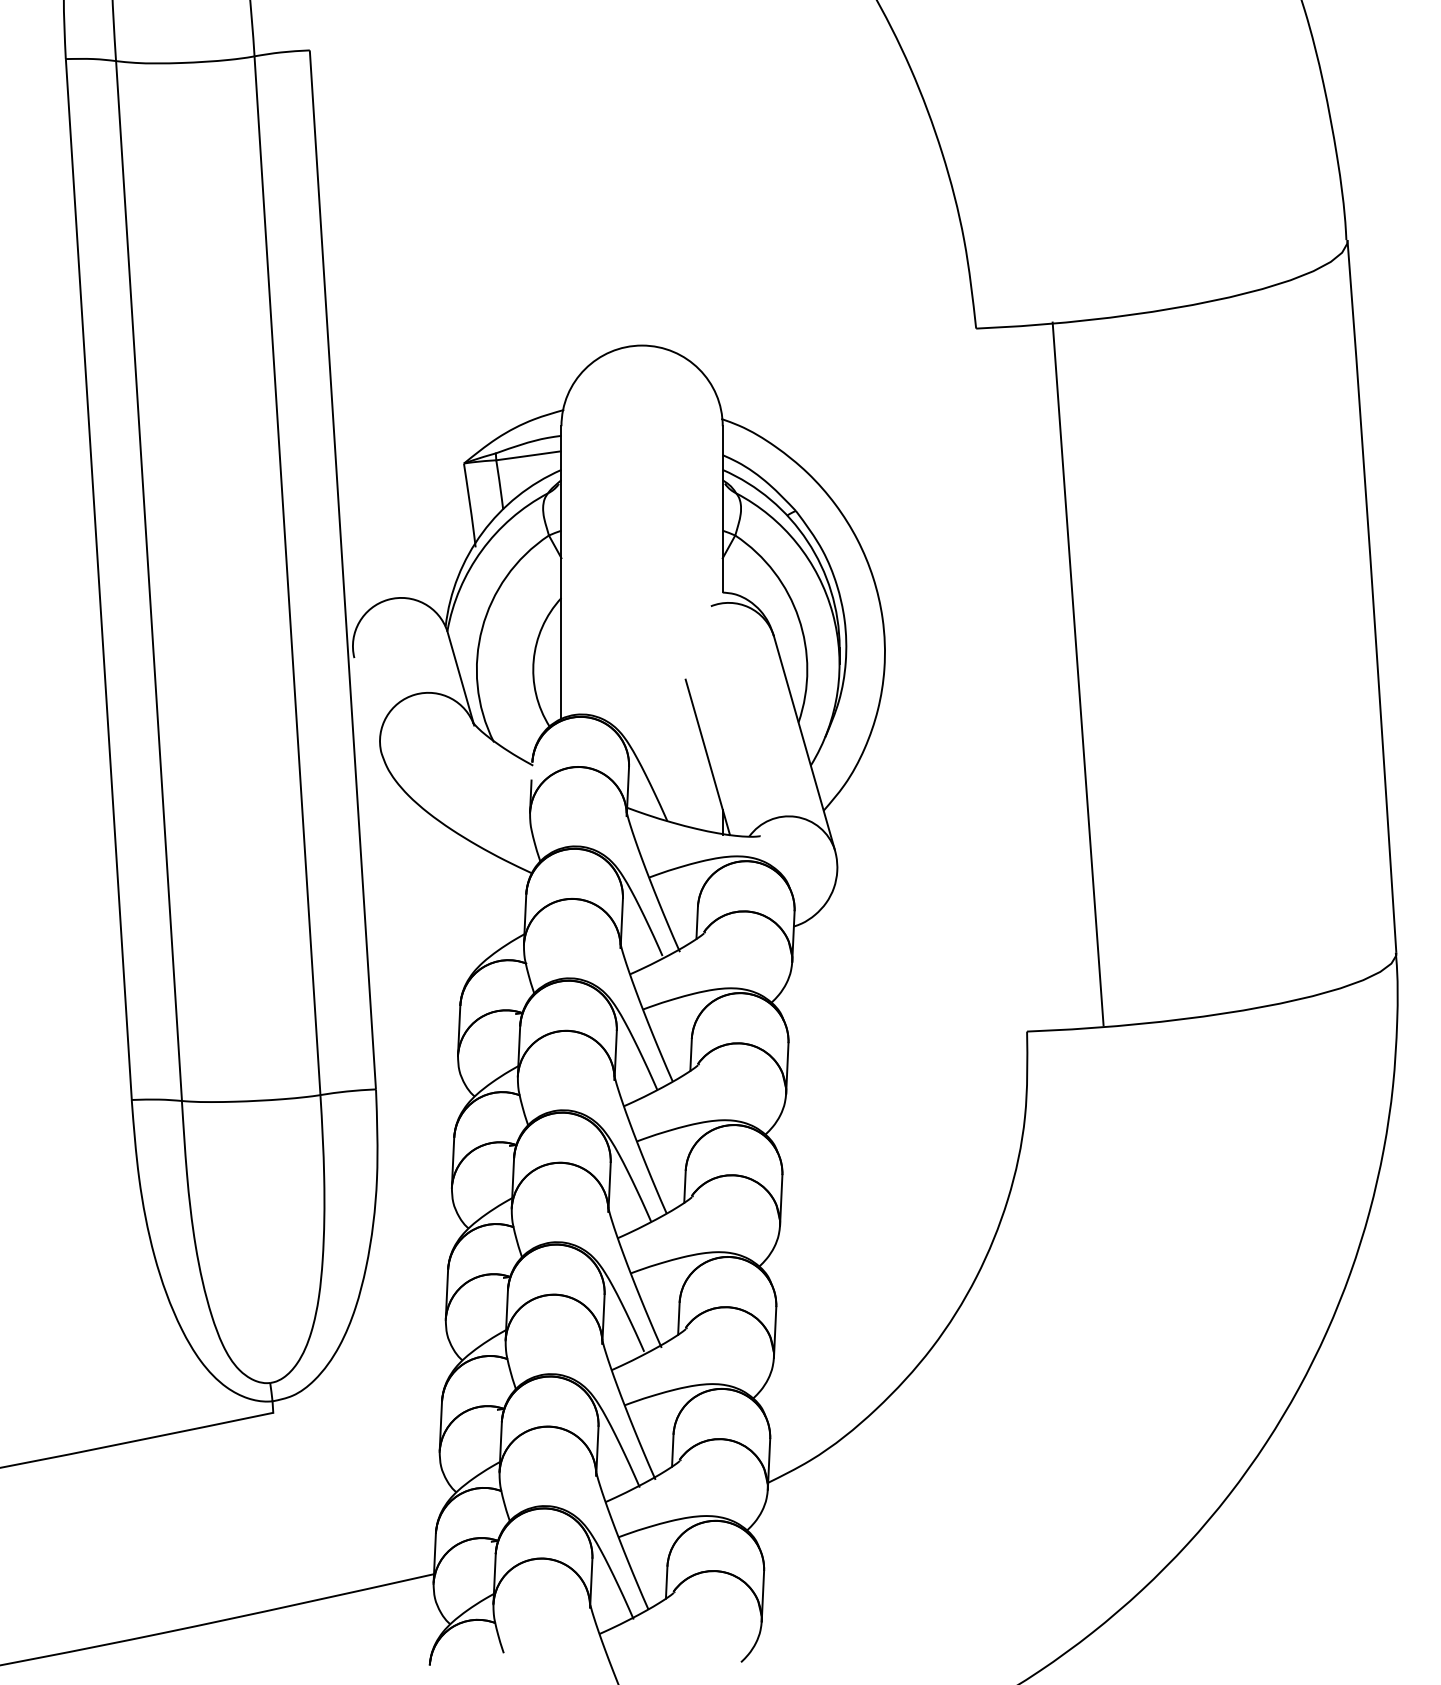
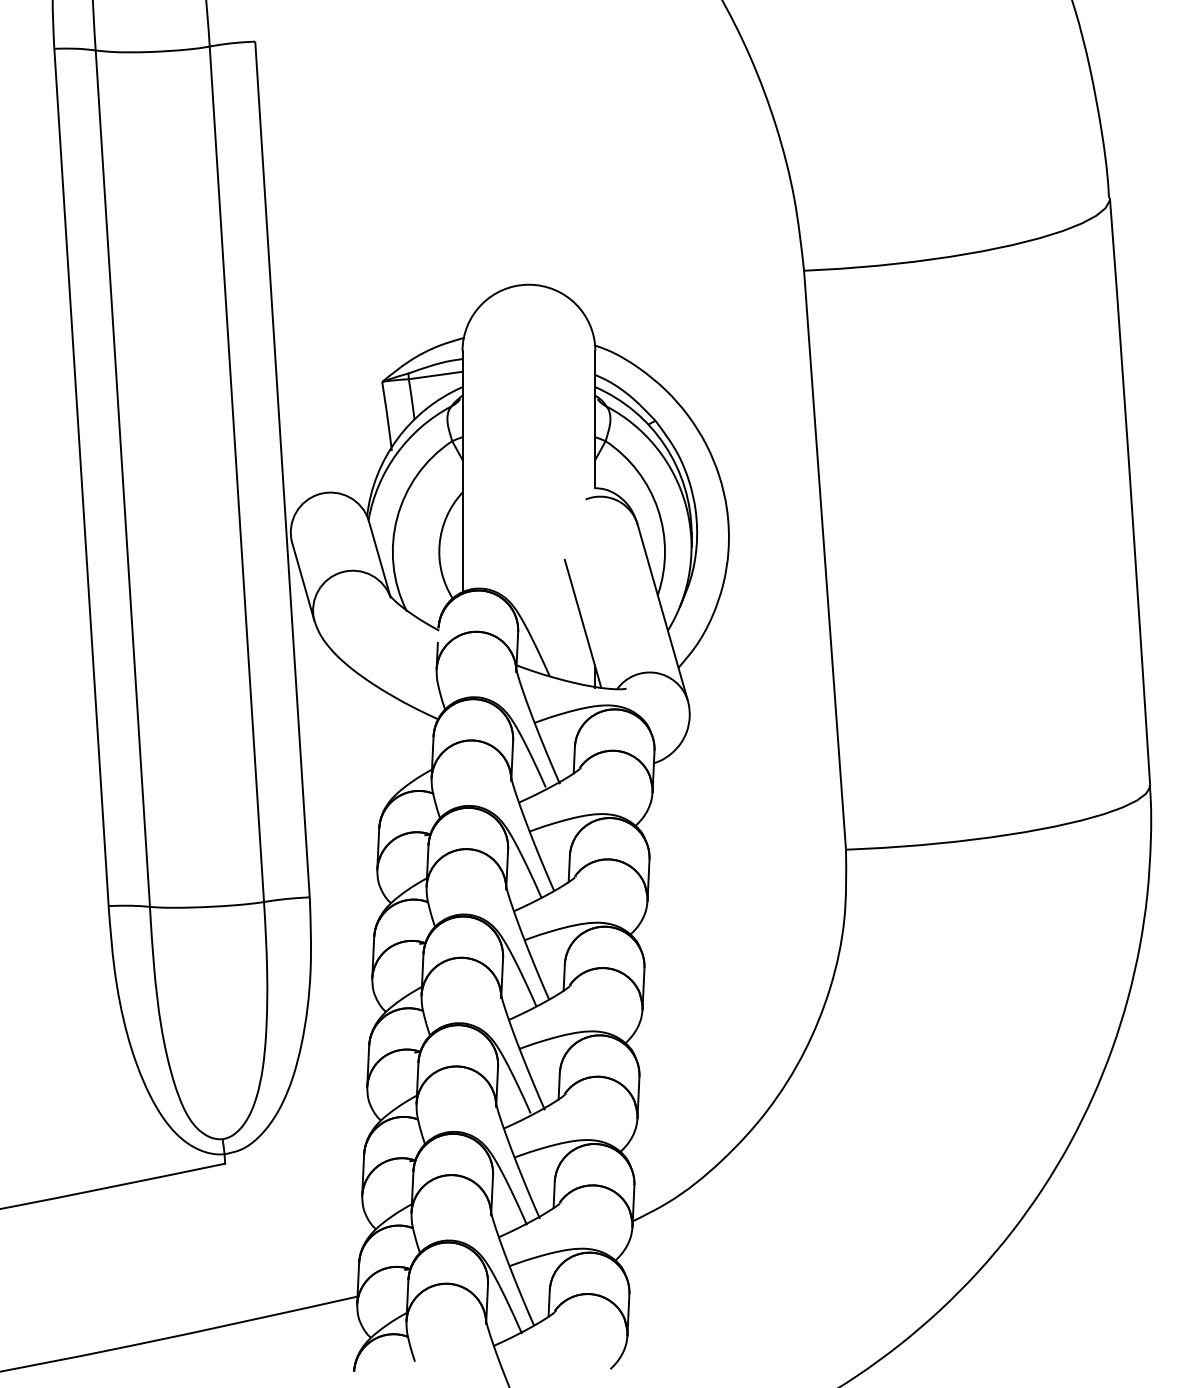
line: (1077, 673) -> (824, 559), moved
line: (367, 705) -> (302, 581), added

